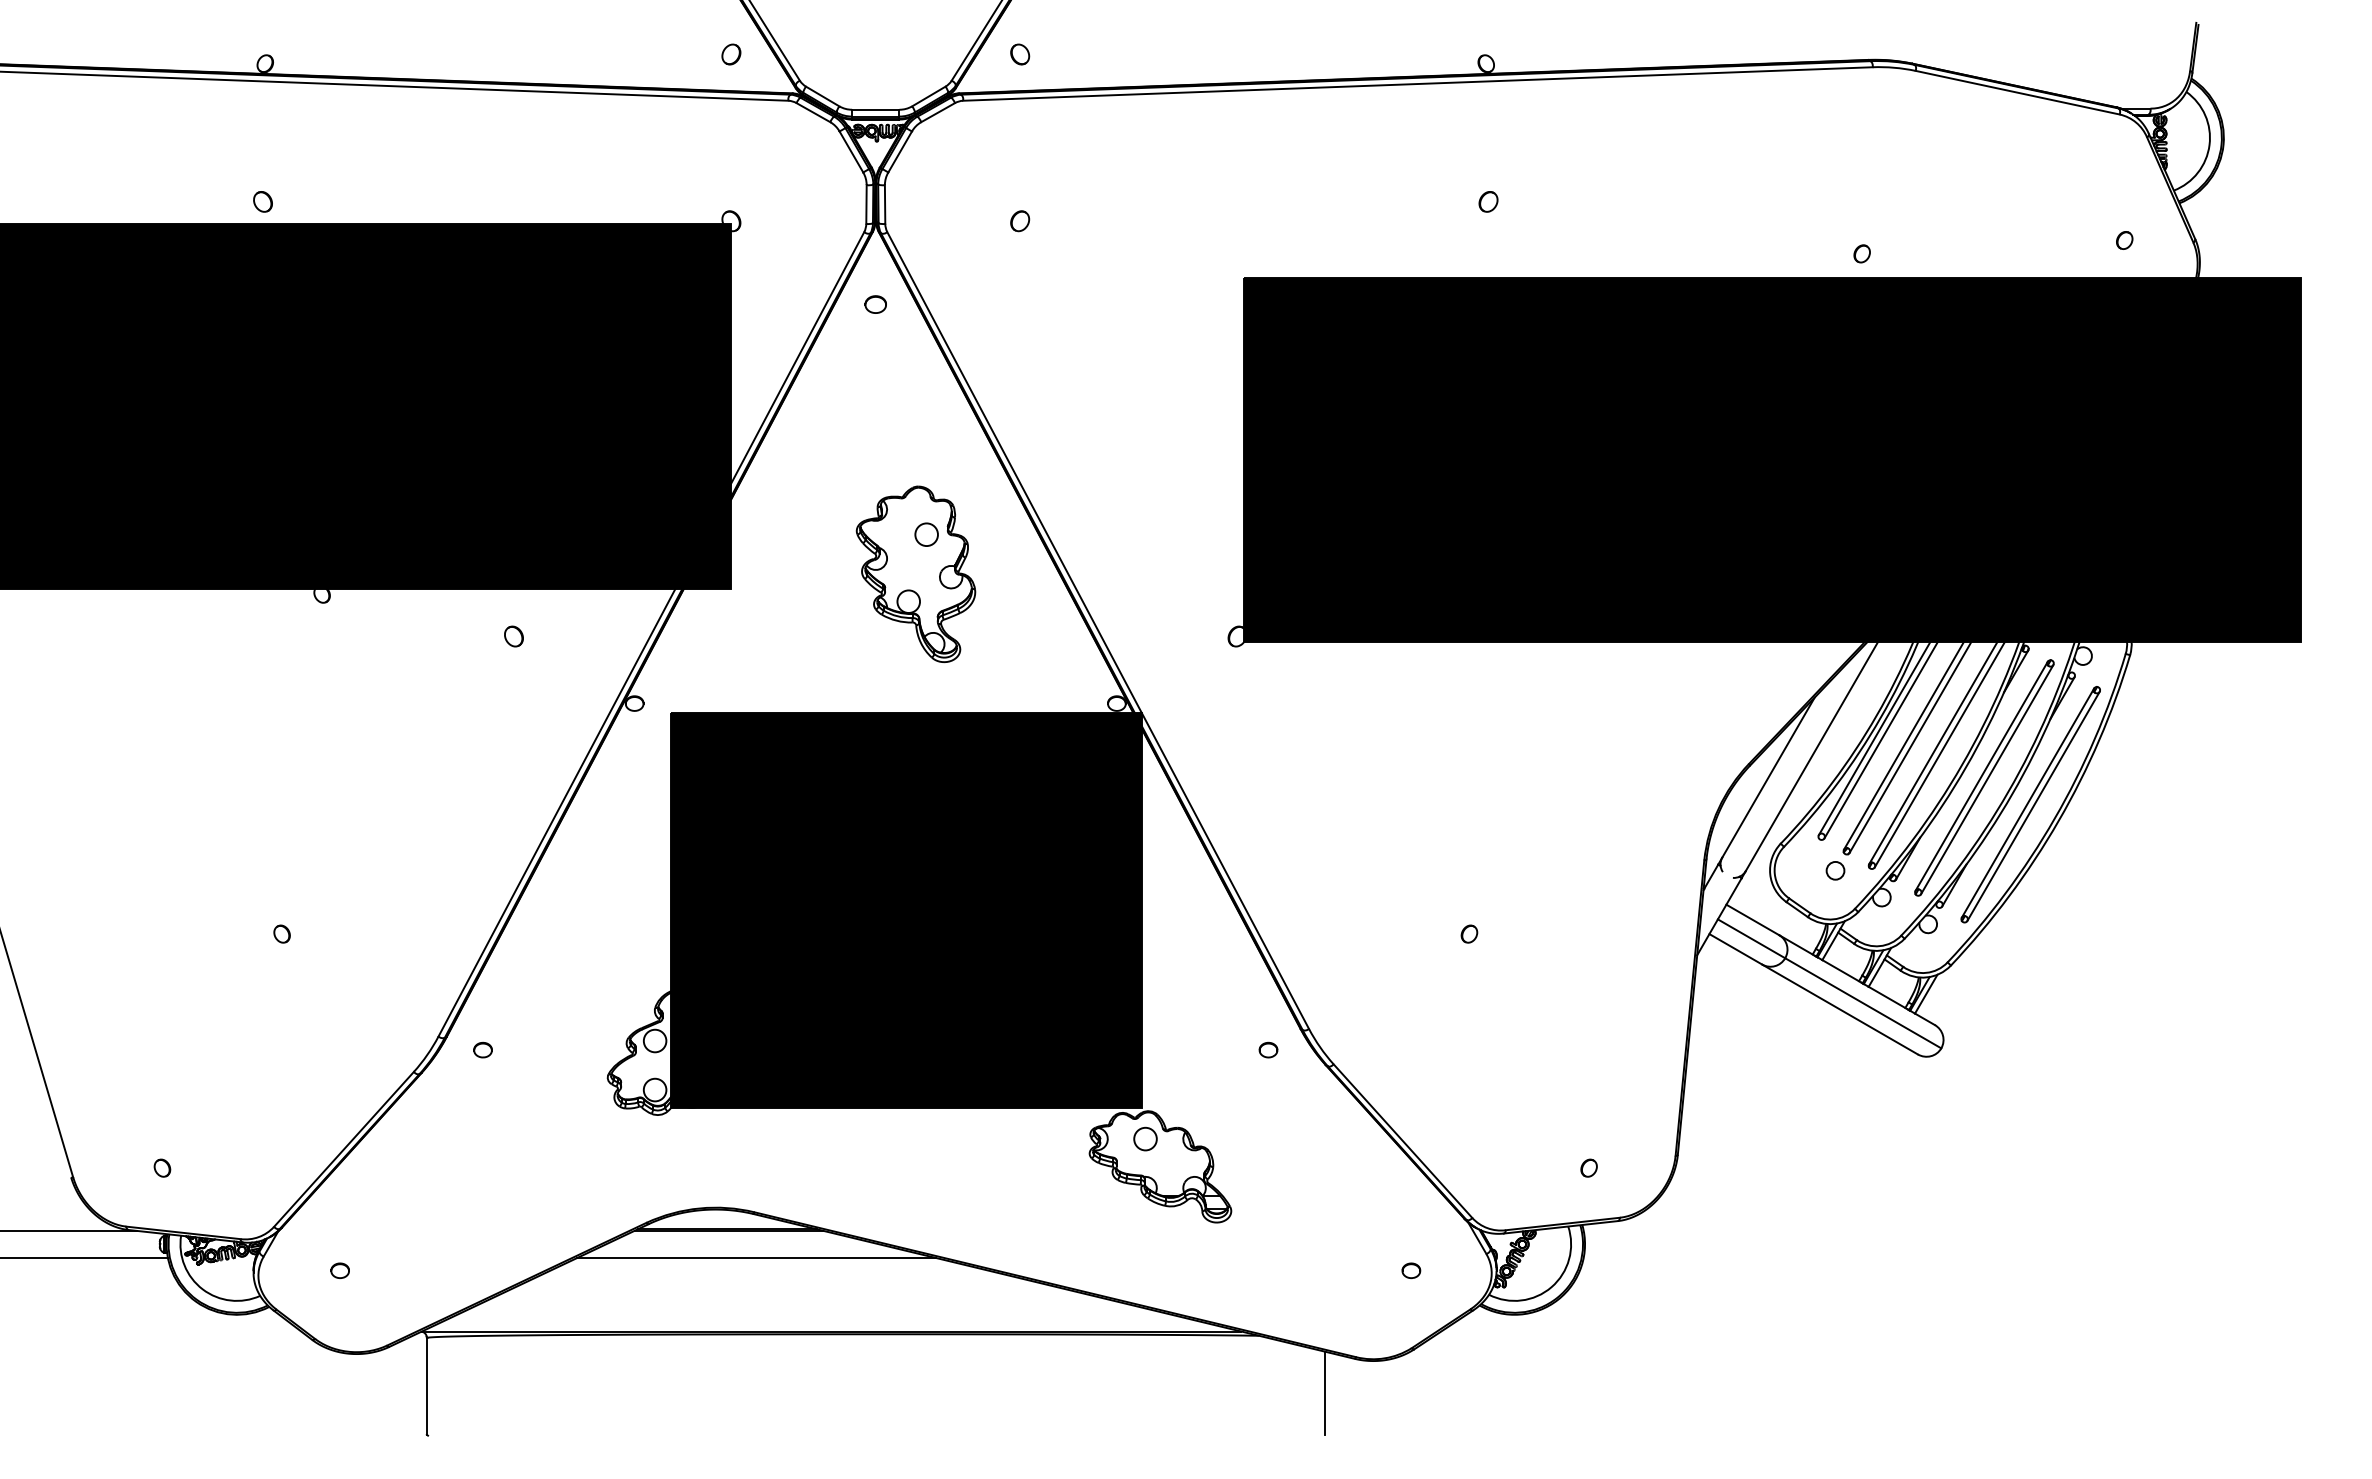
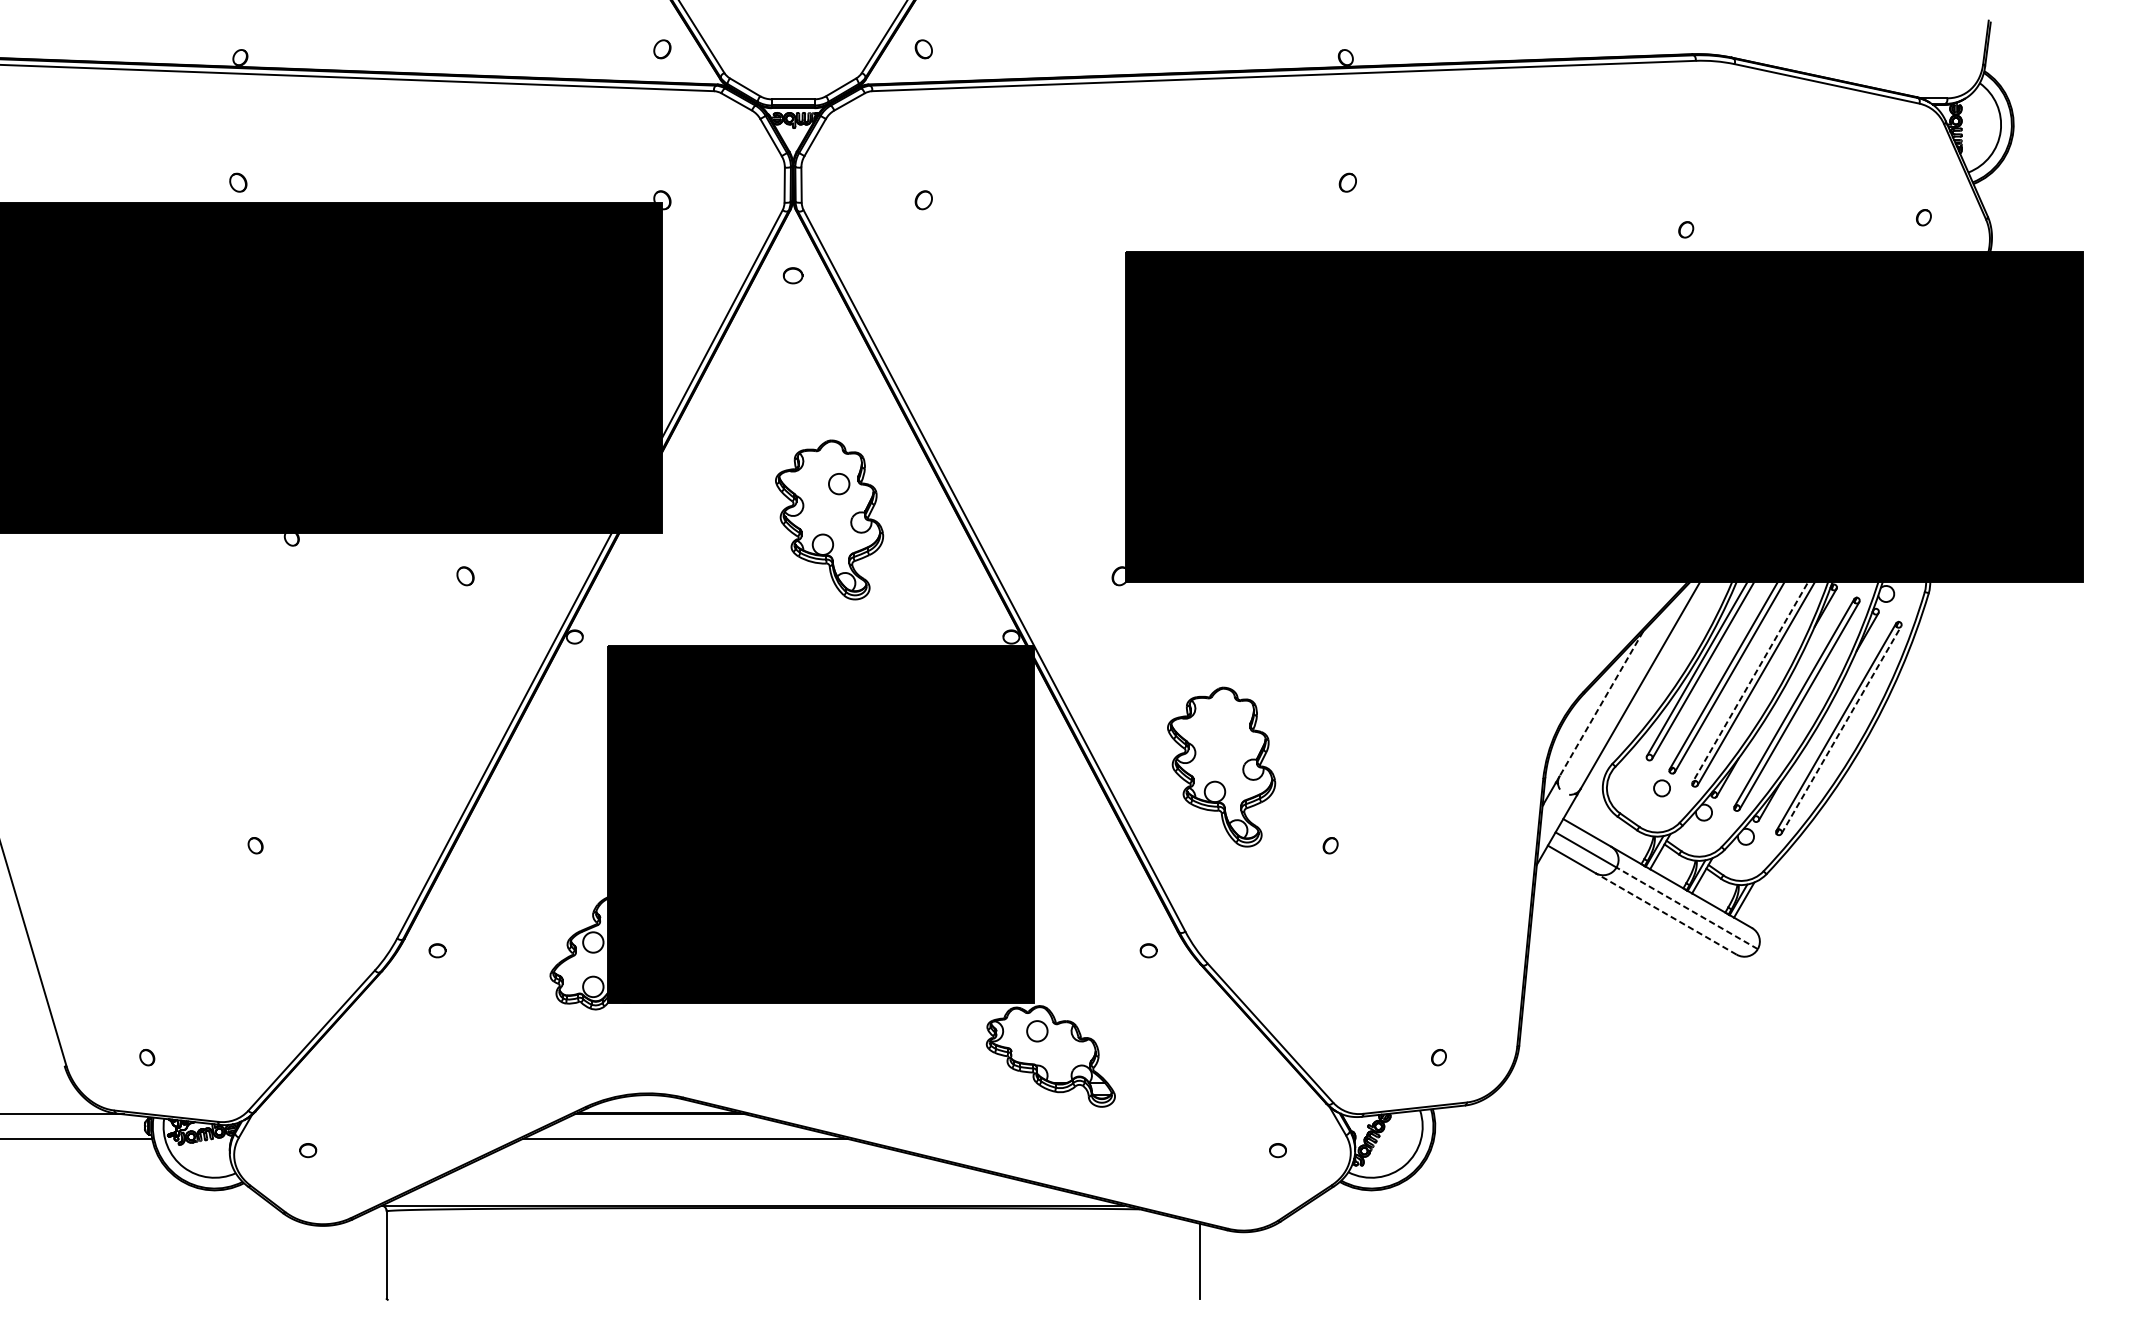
line: (1935, 750) -> (1752, 679), solid -> dashed
line: (1768, 778) -> (1601, 704), solid -> dashed
line: (2033, 805) -> (1841, 729), solid -> dashed
part: (1348, 846) -> (1221, 766), added
line: (1862, 1003) -> (1686, 908), solid -> dashed
line: (1840, 1009) -> (1666, 913), solid -> dashed

